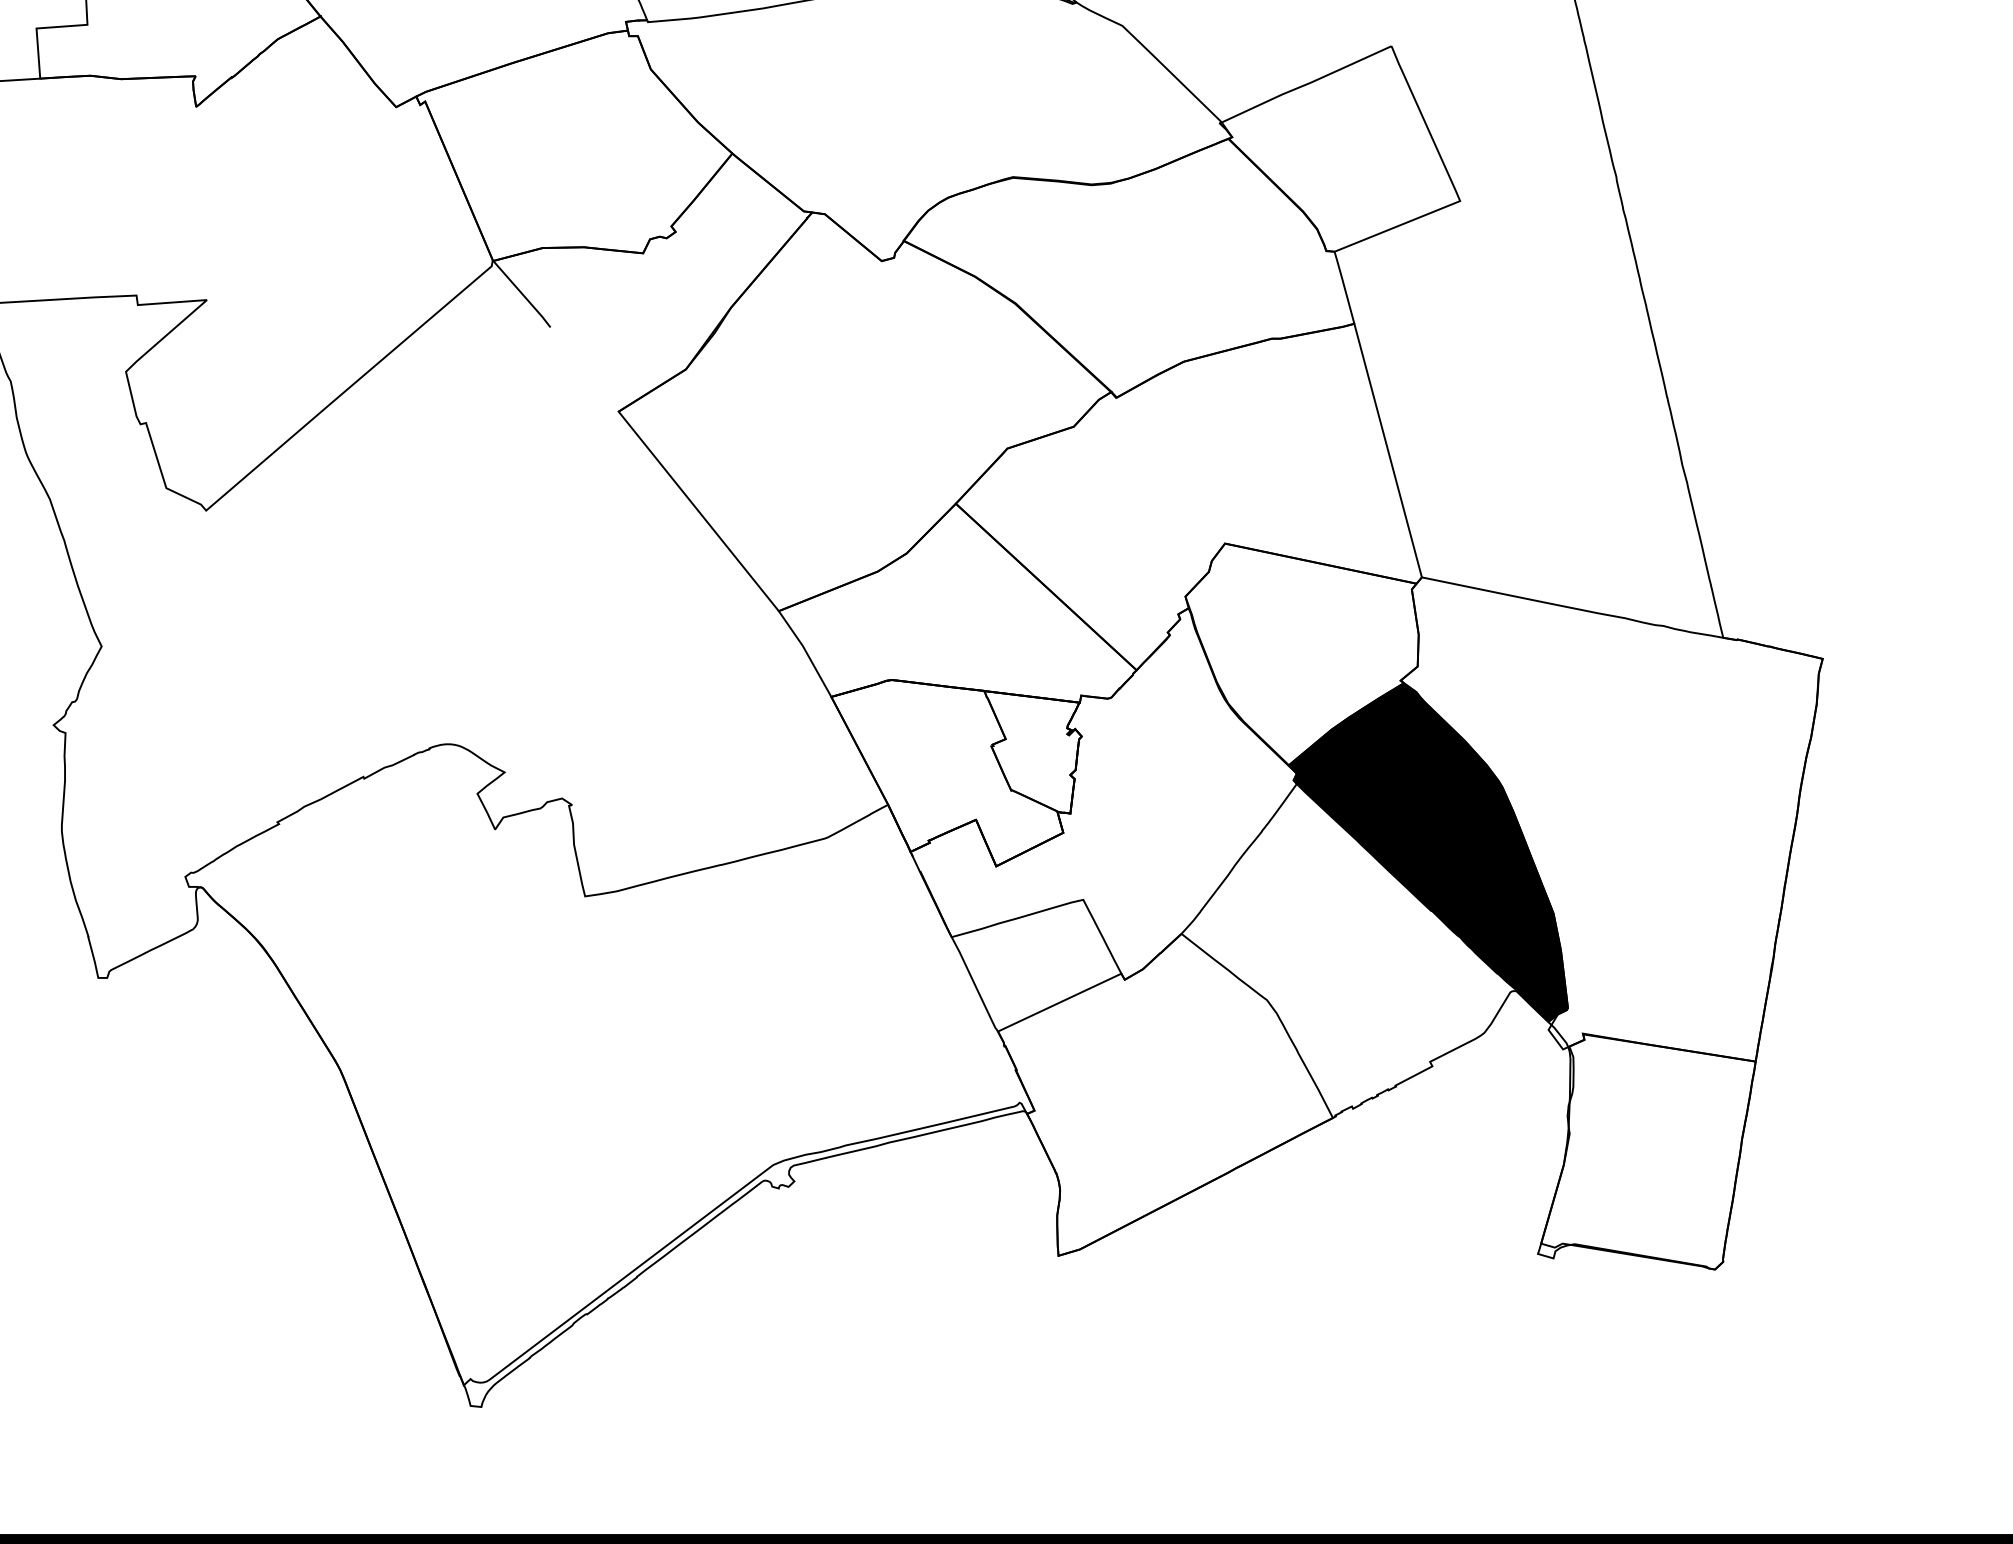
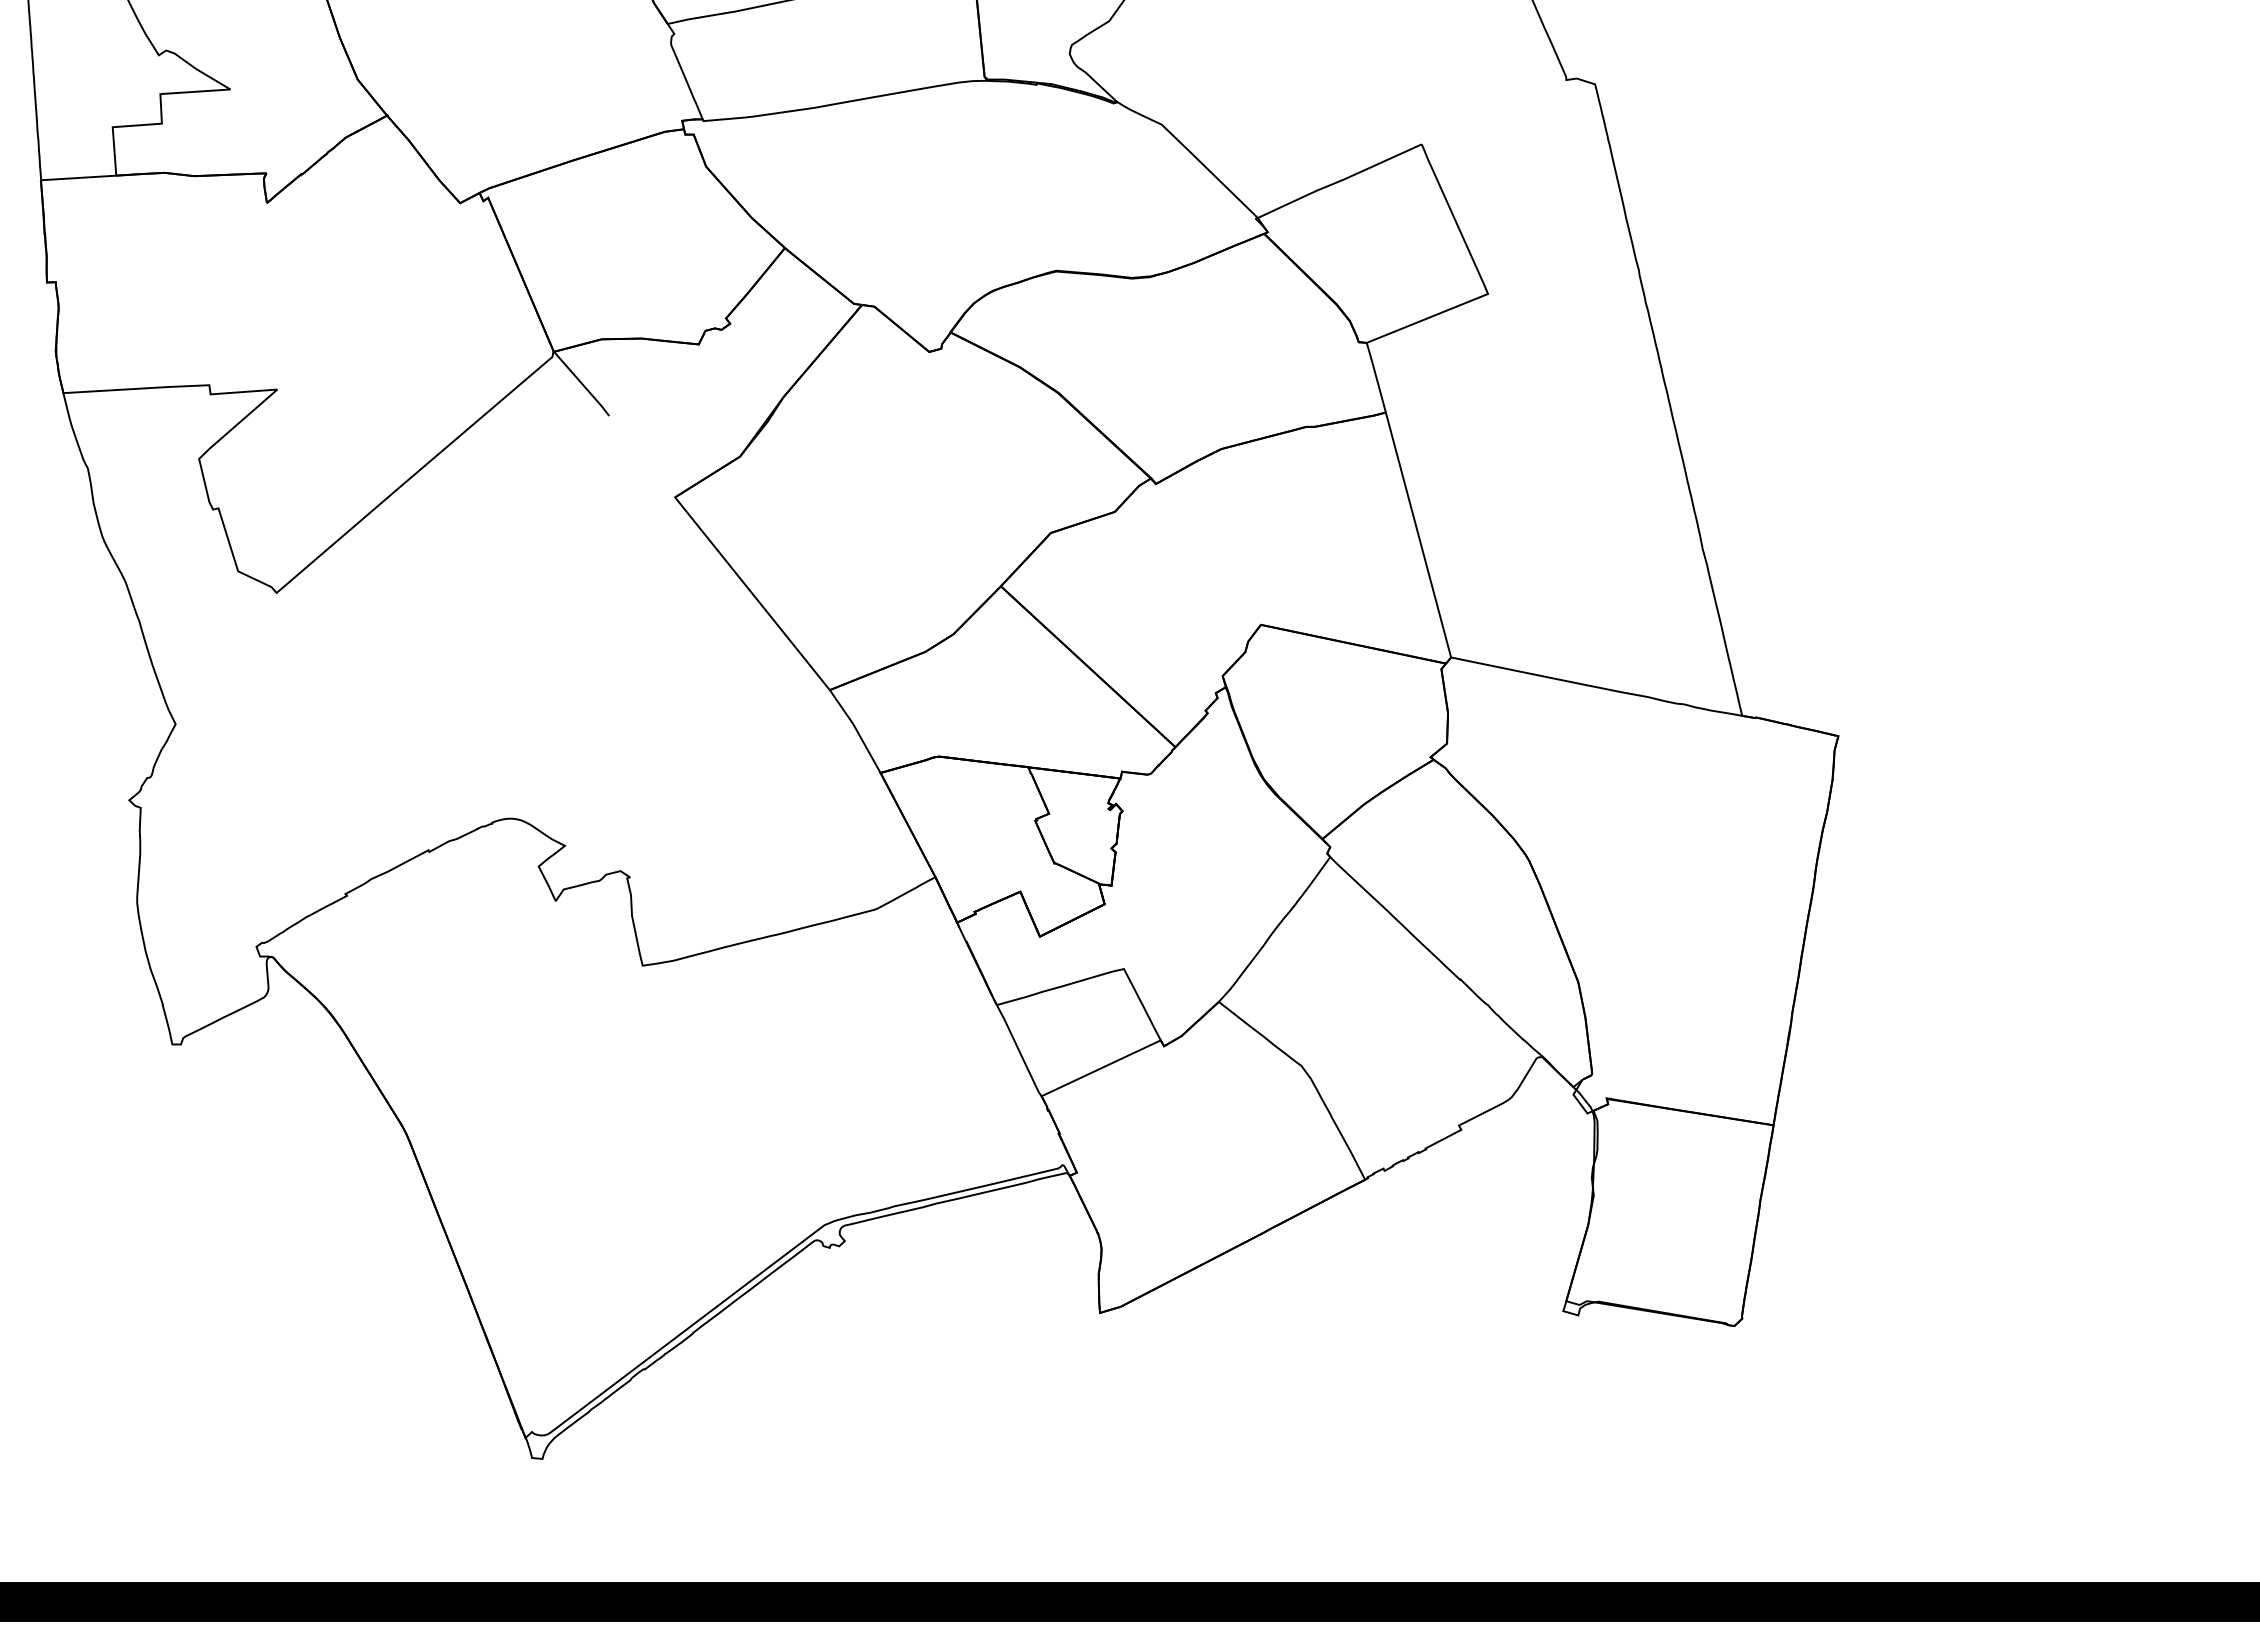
fill: (1428, 852) -> (1457, 923), removed

